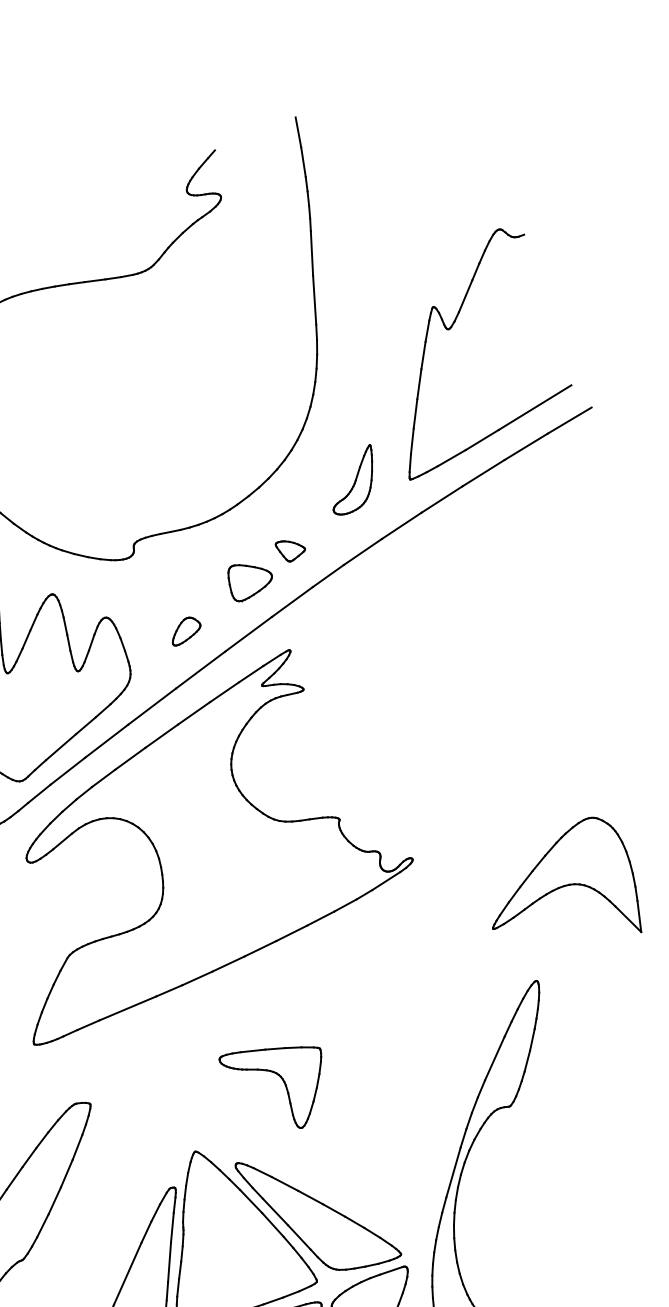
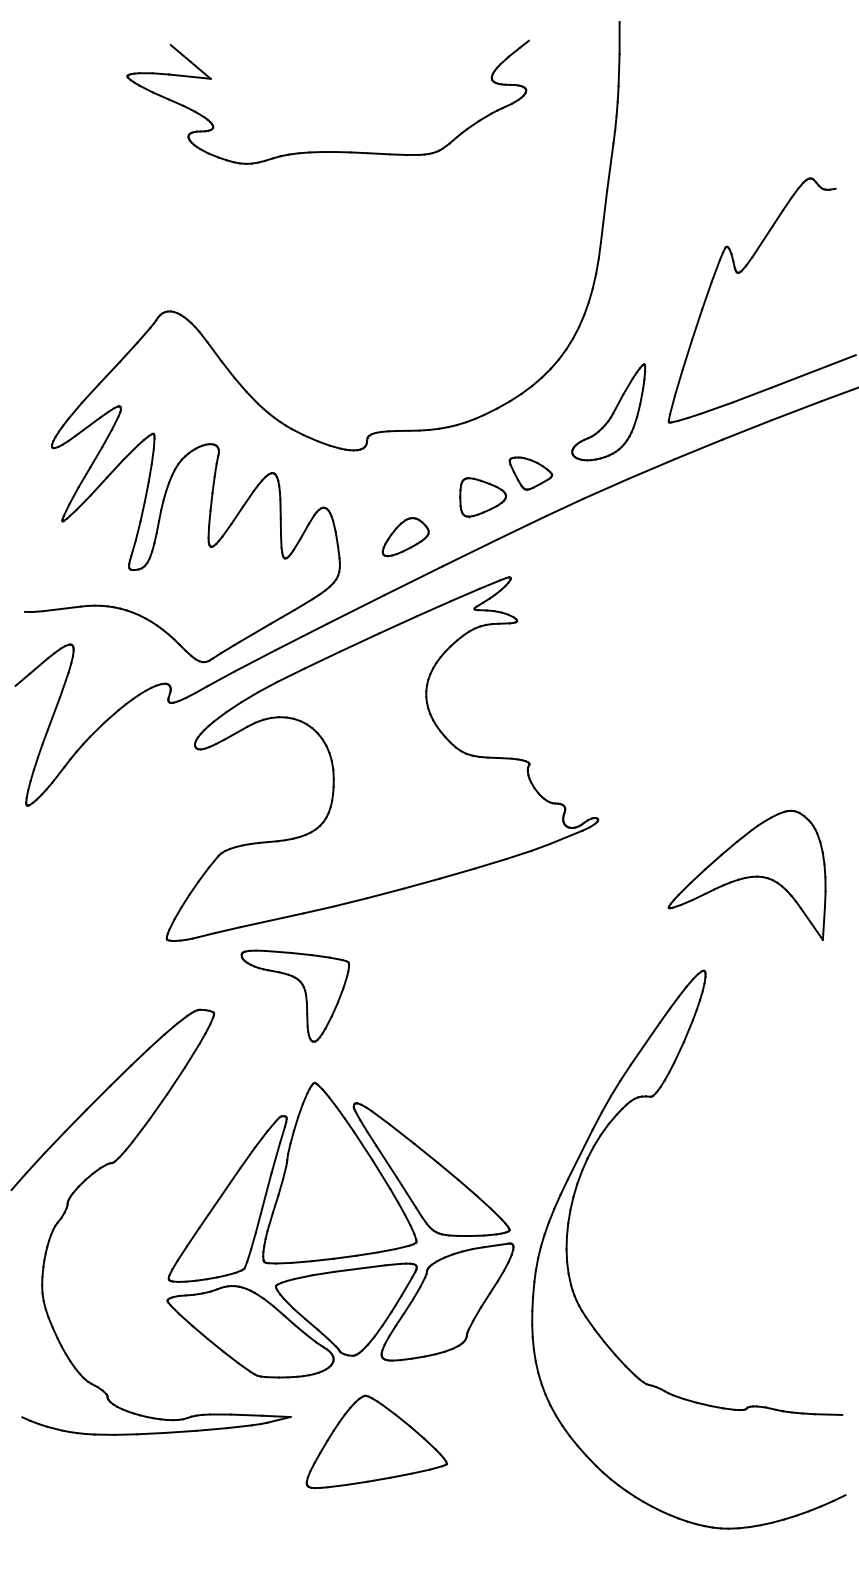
part: (352, 480) -> (608, 412), size x1.43
part: (290, 550) -> (530, 473), size x1.43
part: (185, 631) -> (405, 537), size x1.43
part: (284, 1084) -> (304, 993), moved

